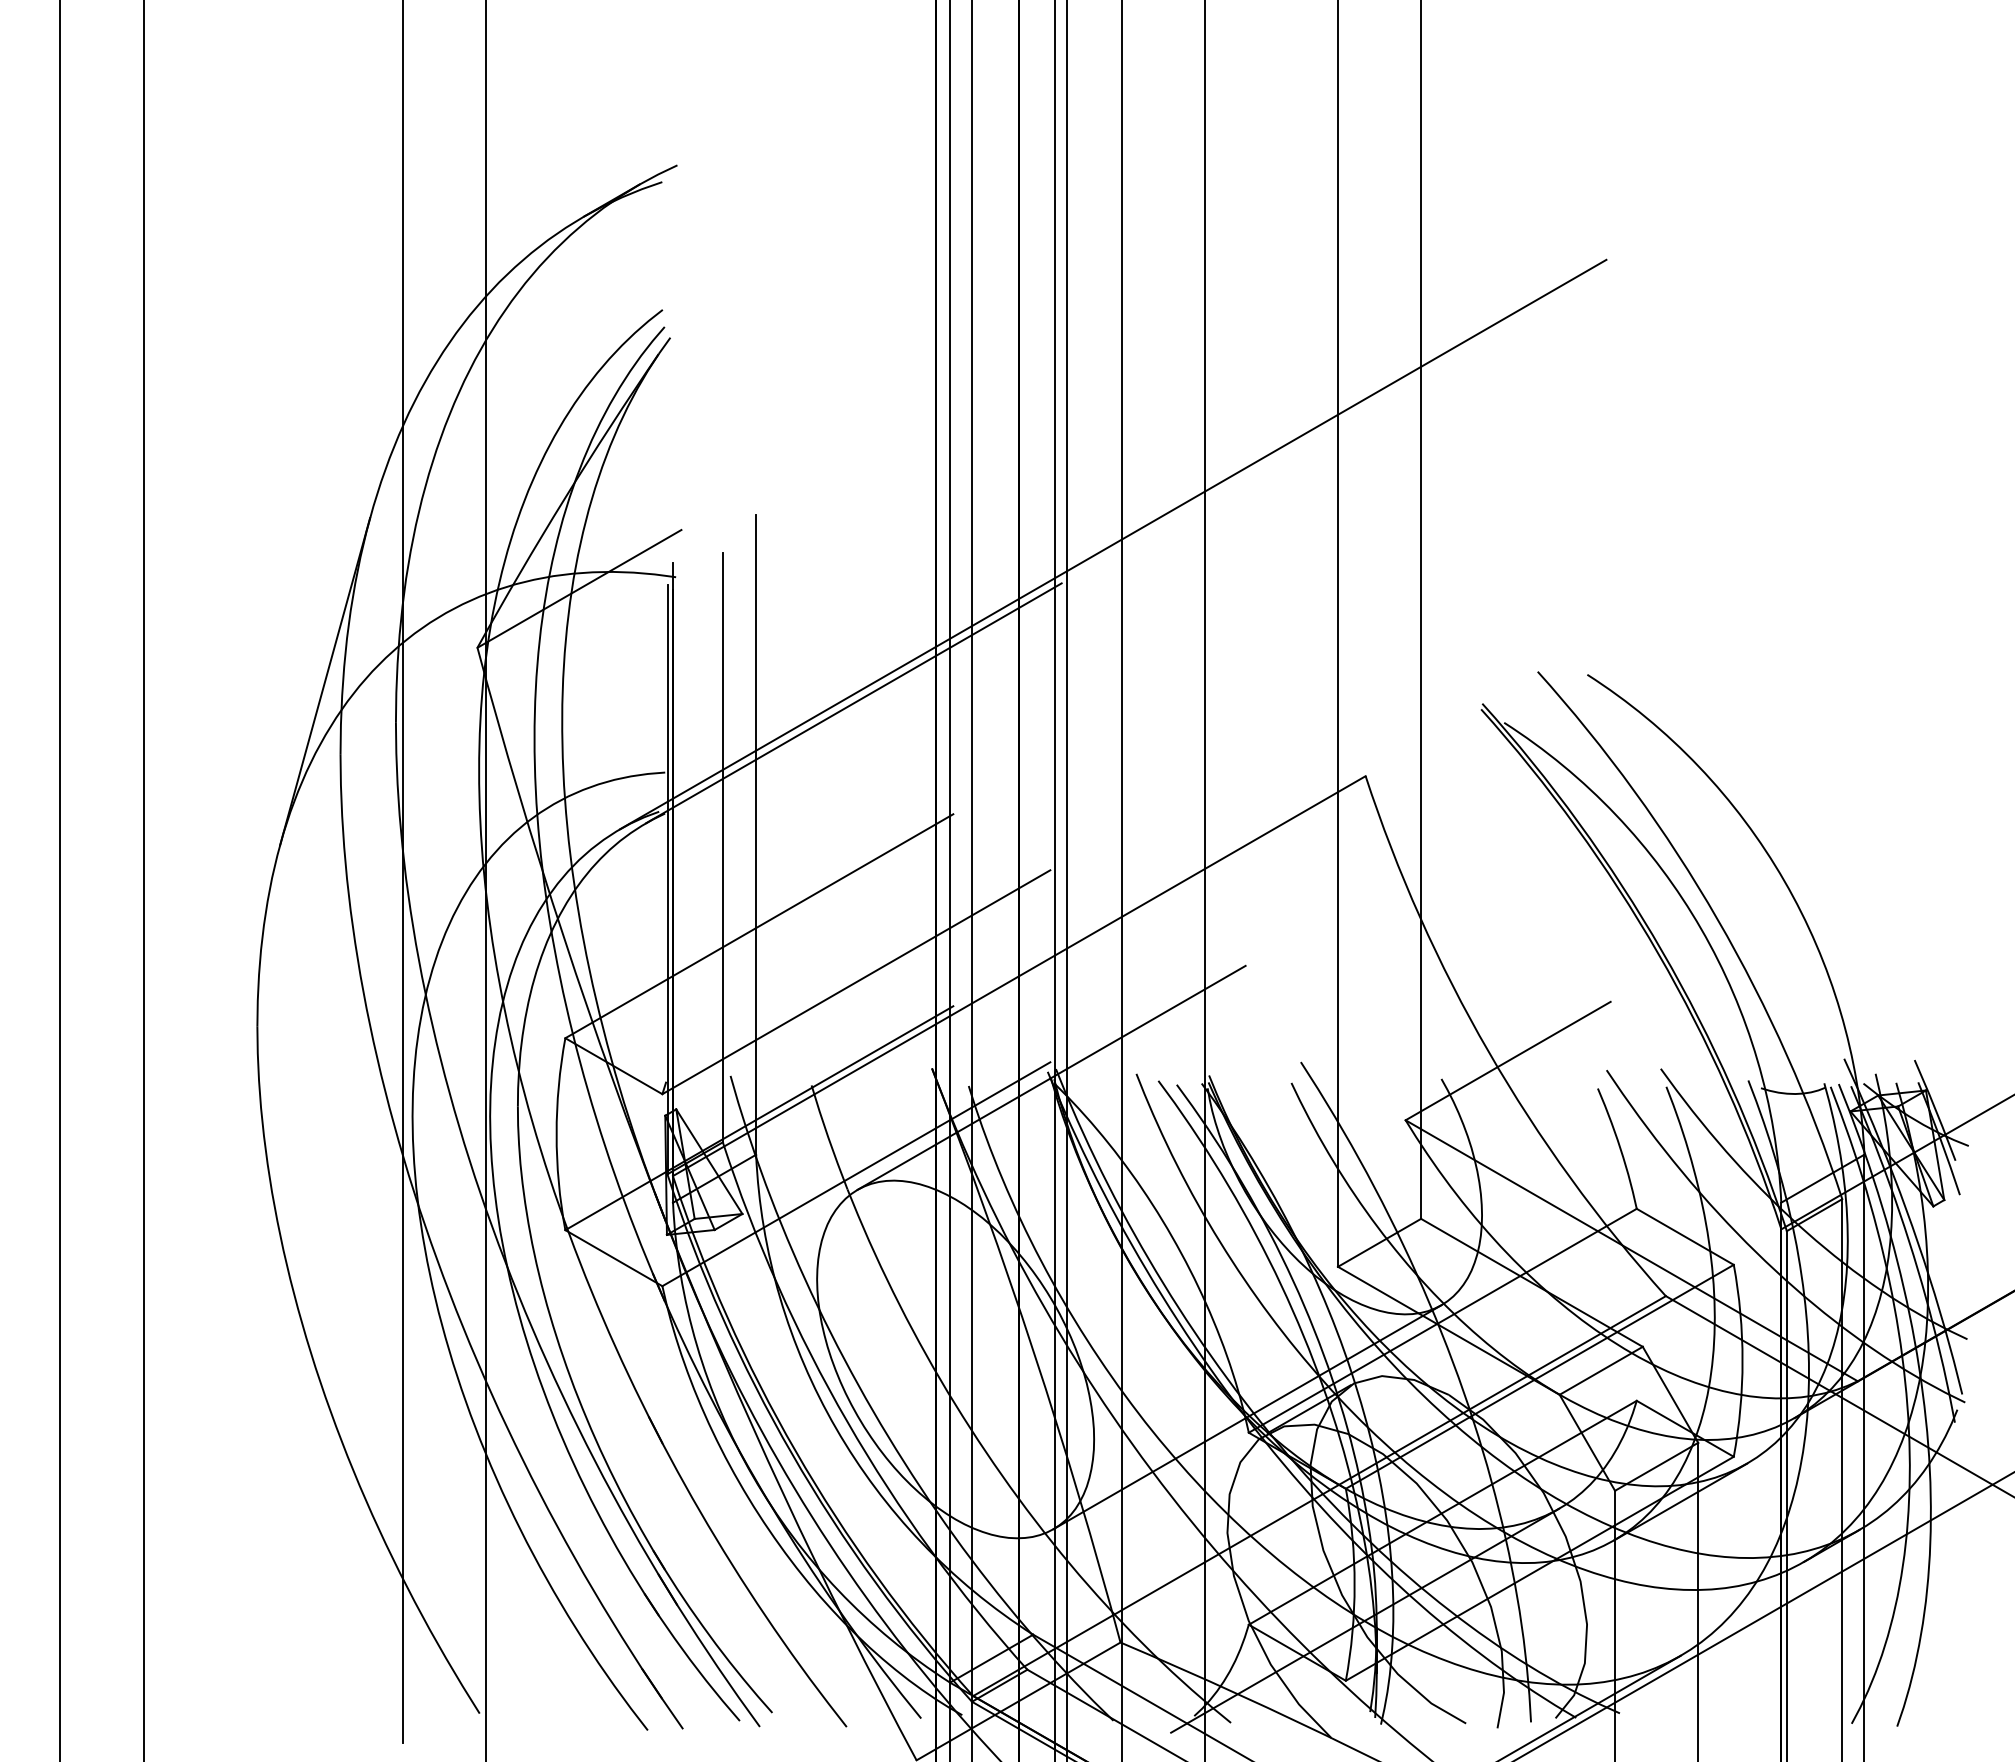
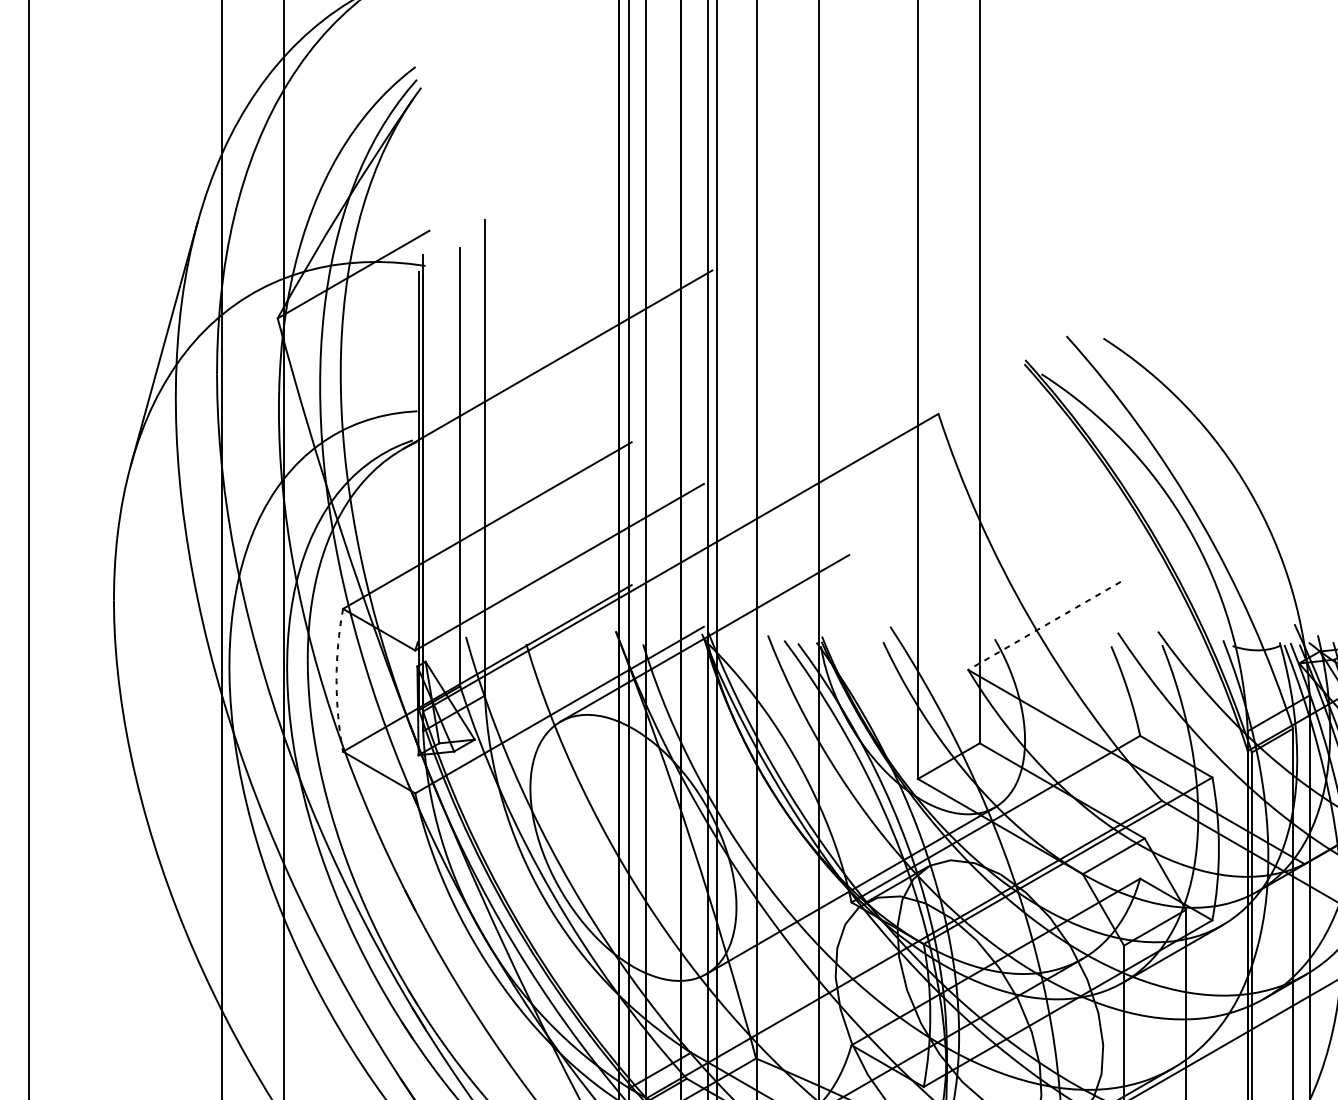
line: (1113, 544) -> (750, 241), removed
line: (1507, 1061) -> (1044, 626), solid -> dashed
arc: (556, 1134) -> (336, 680), solid -> dashed

